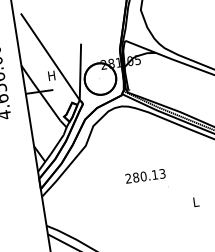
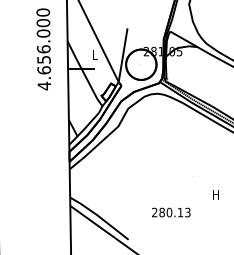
text: (50, 75) -> (94, 54), H -> L
text: (145, 176) -> (171, 212), moved
text: (195, 201) -> (215, 194), L -> H

